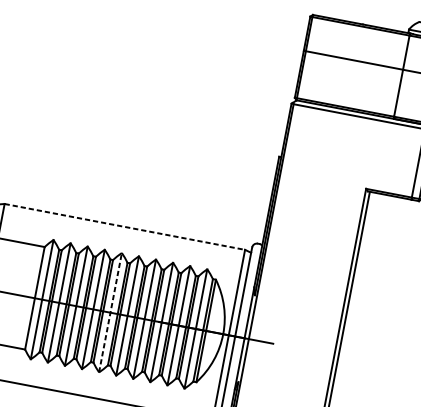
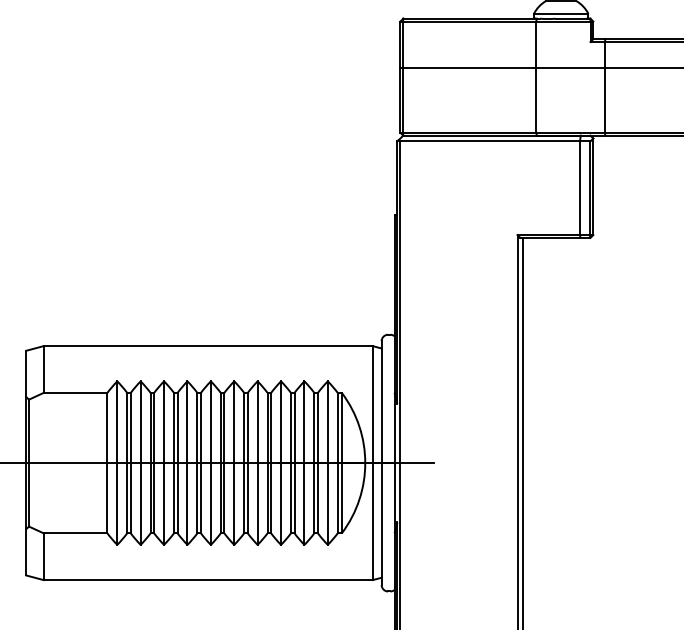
line: (125, 227) -> (208, 346), dashed -> solid
line: (110, 312) -> (210, 463), dashed -> solid

